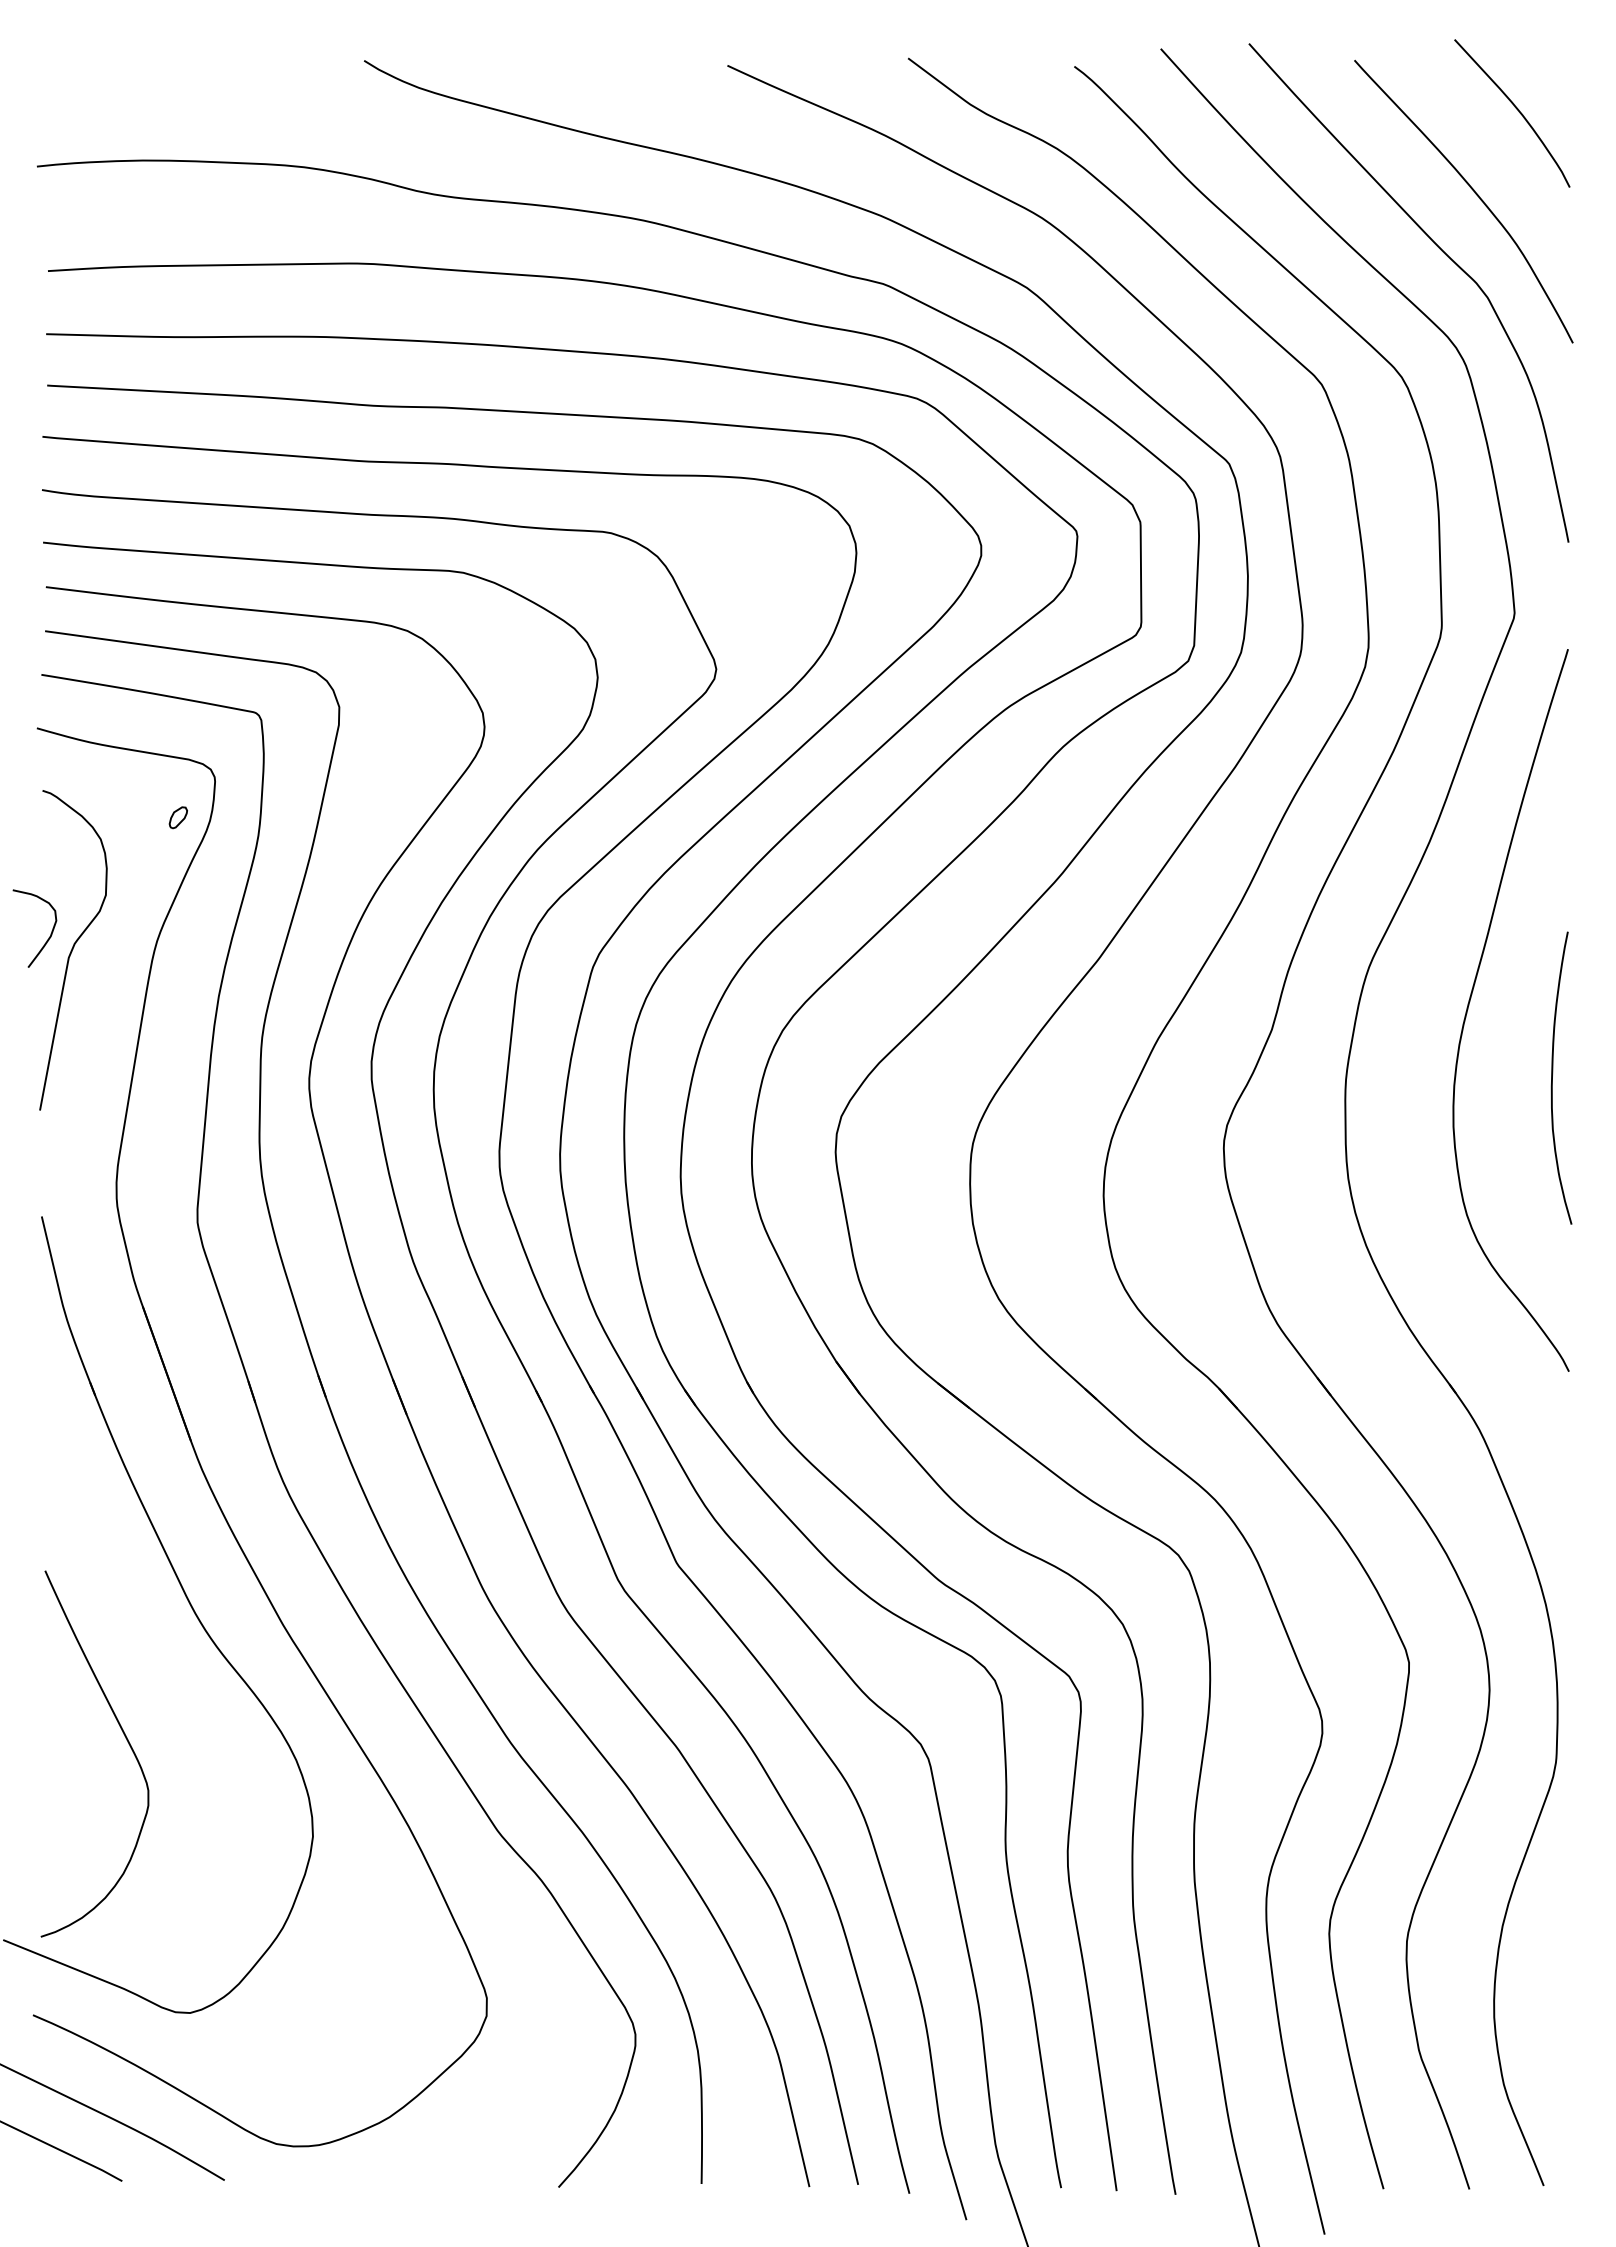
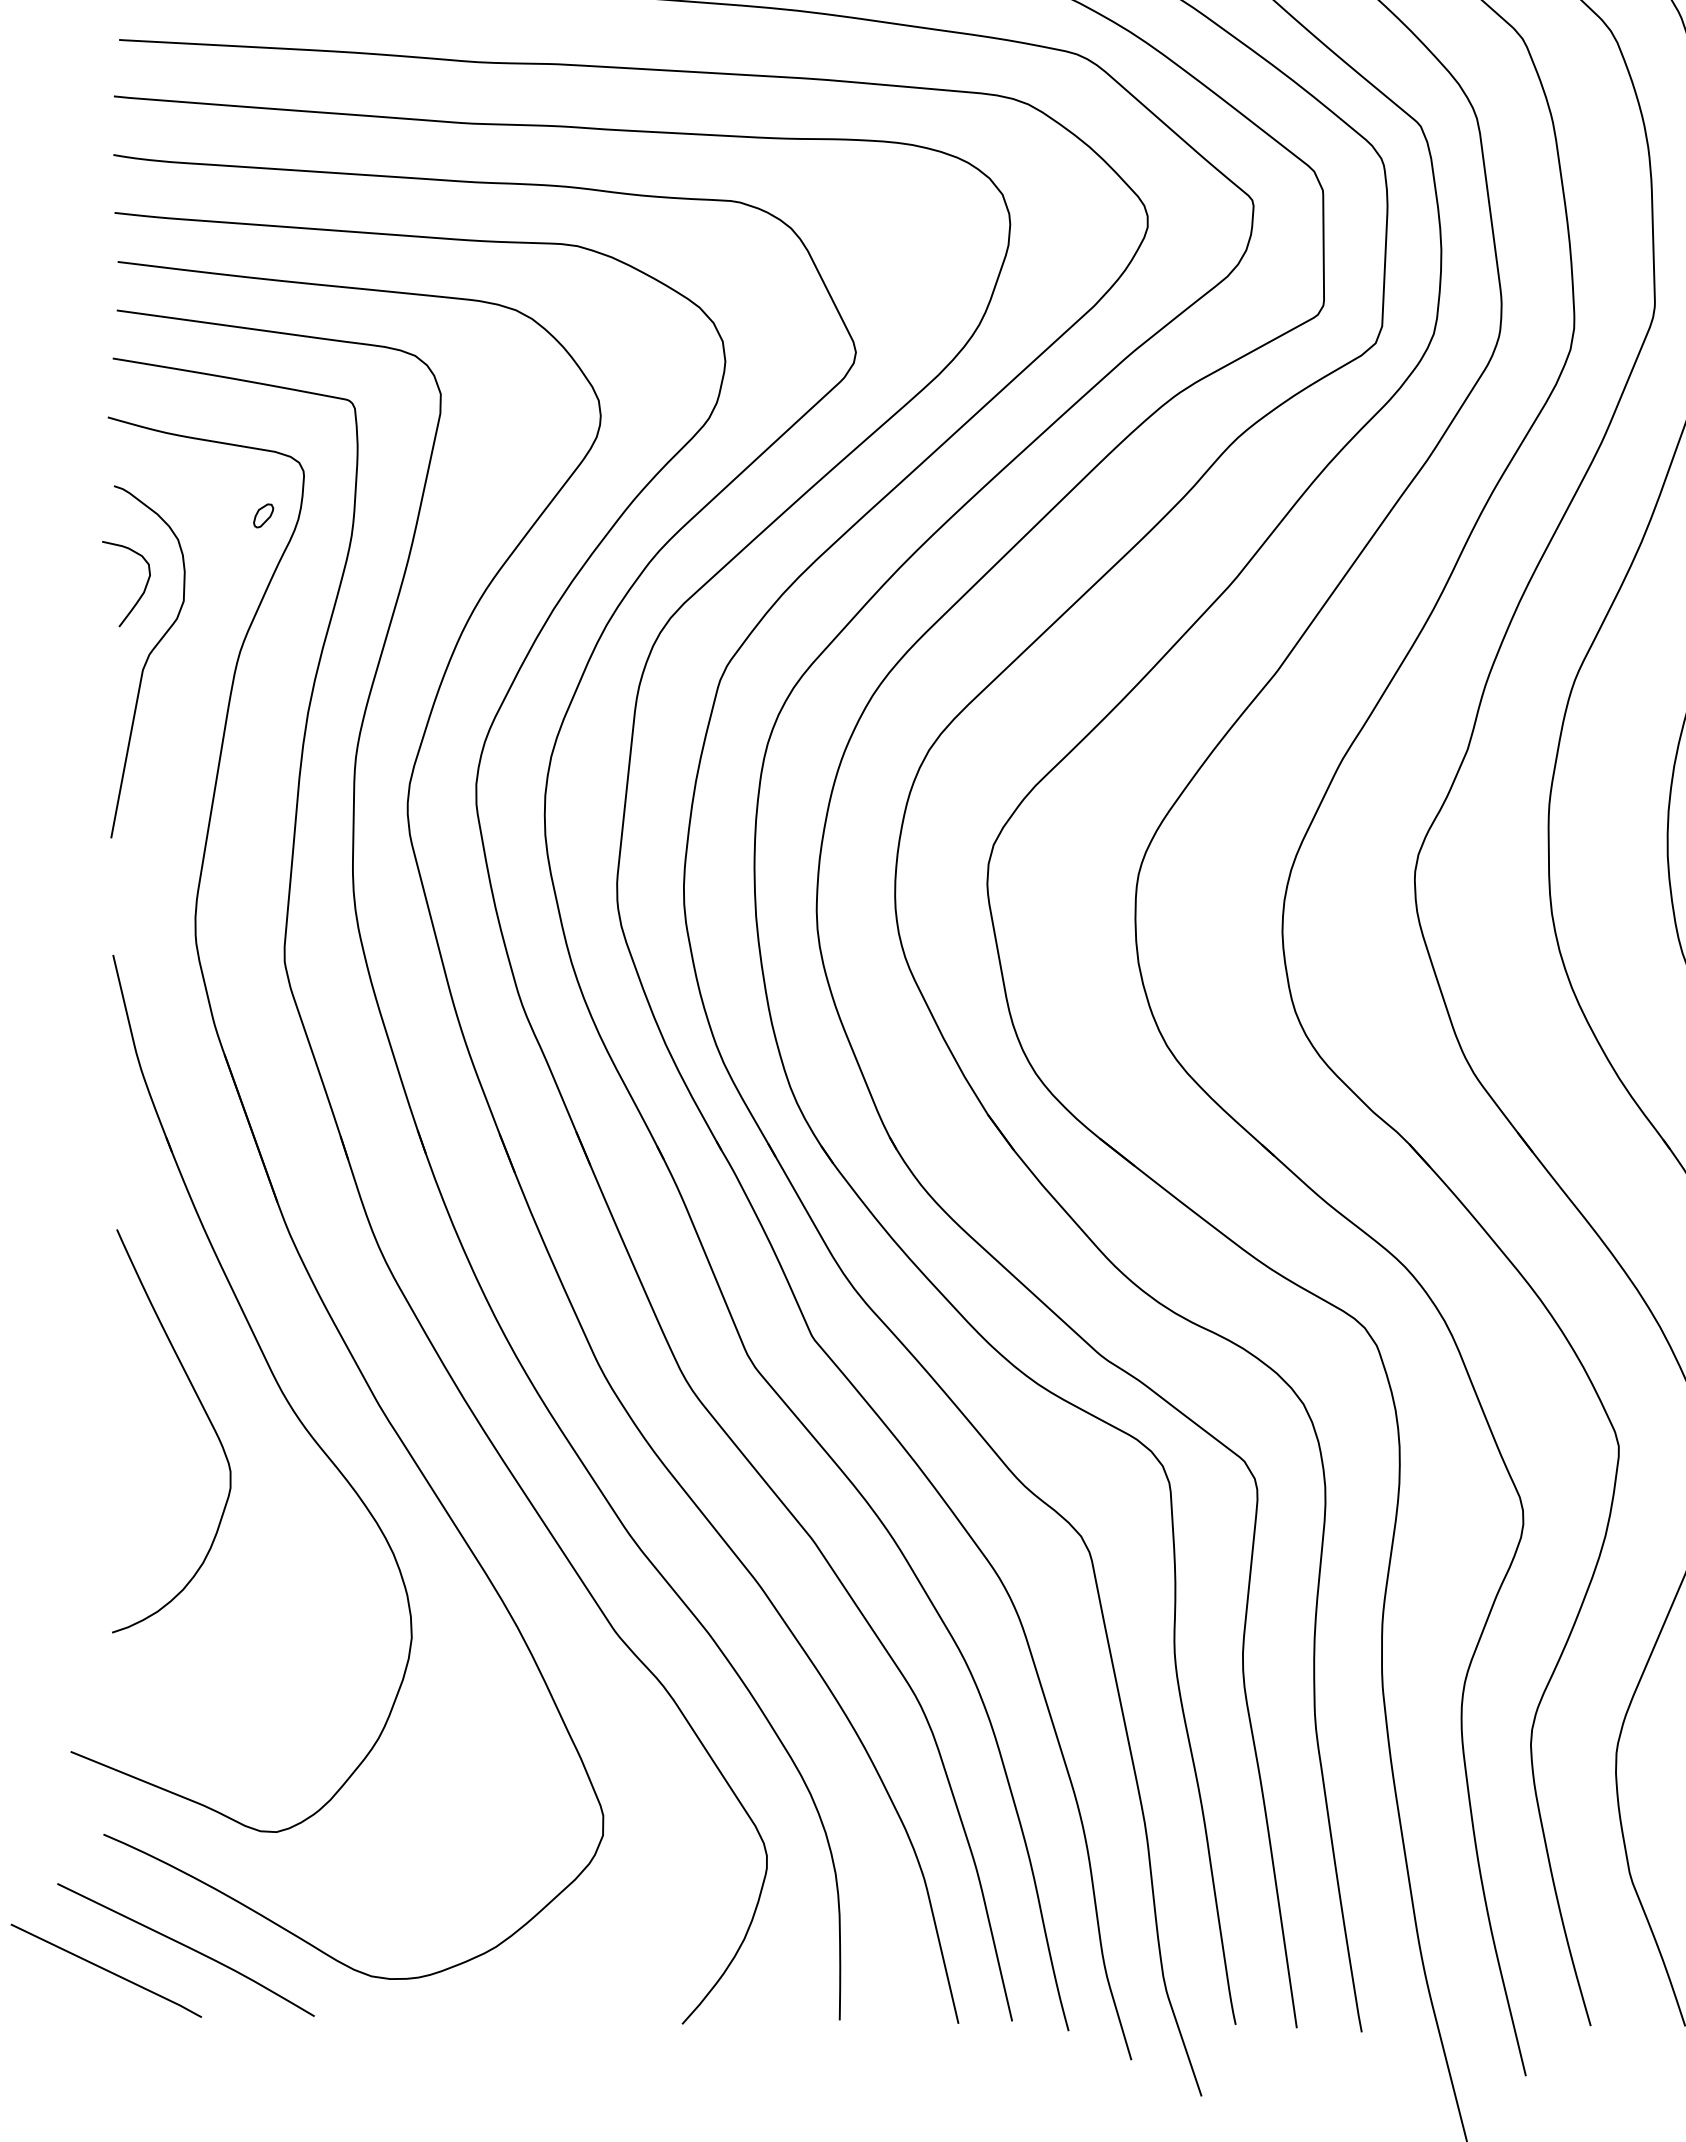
curve: (48, 937) -> (141, 593), moved
curve: (125, 1738) -> (205, 1414), moved

